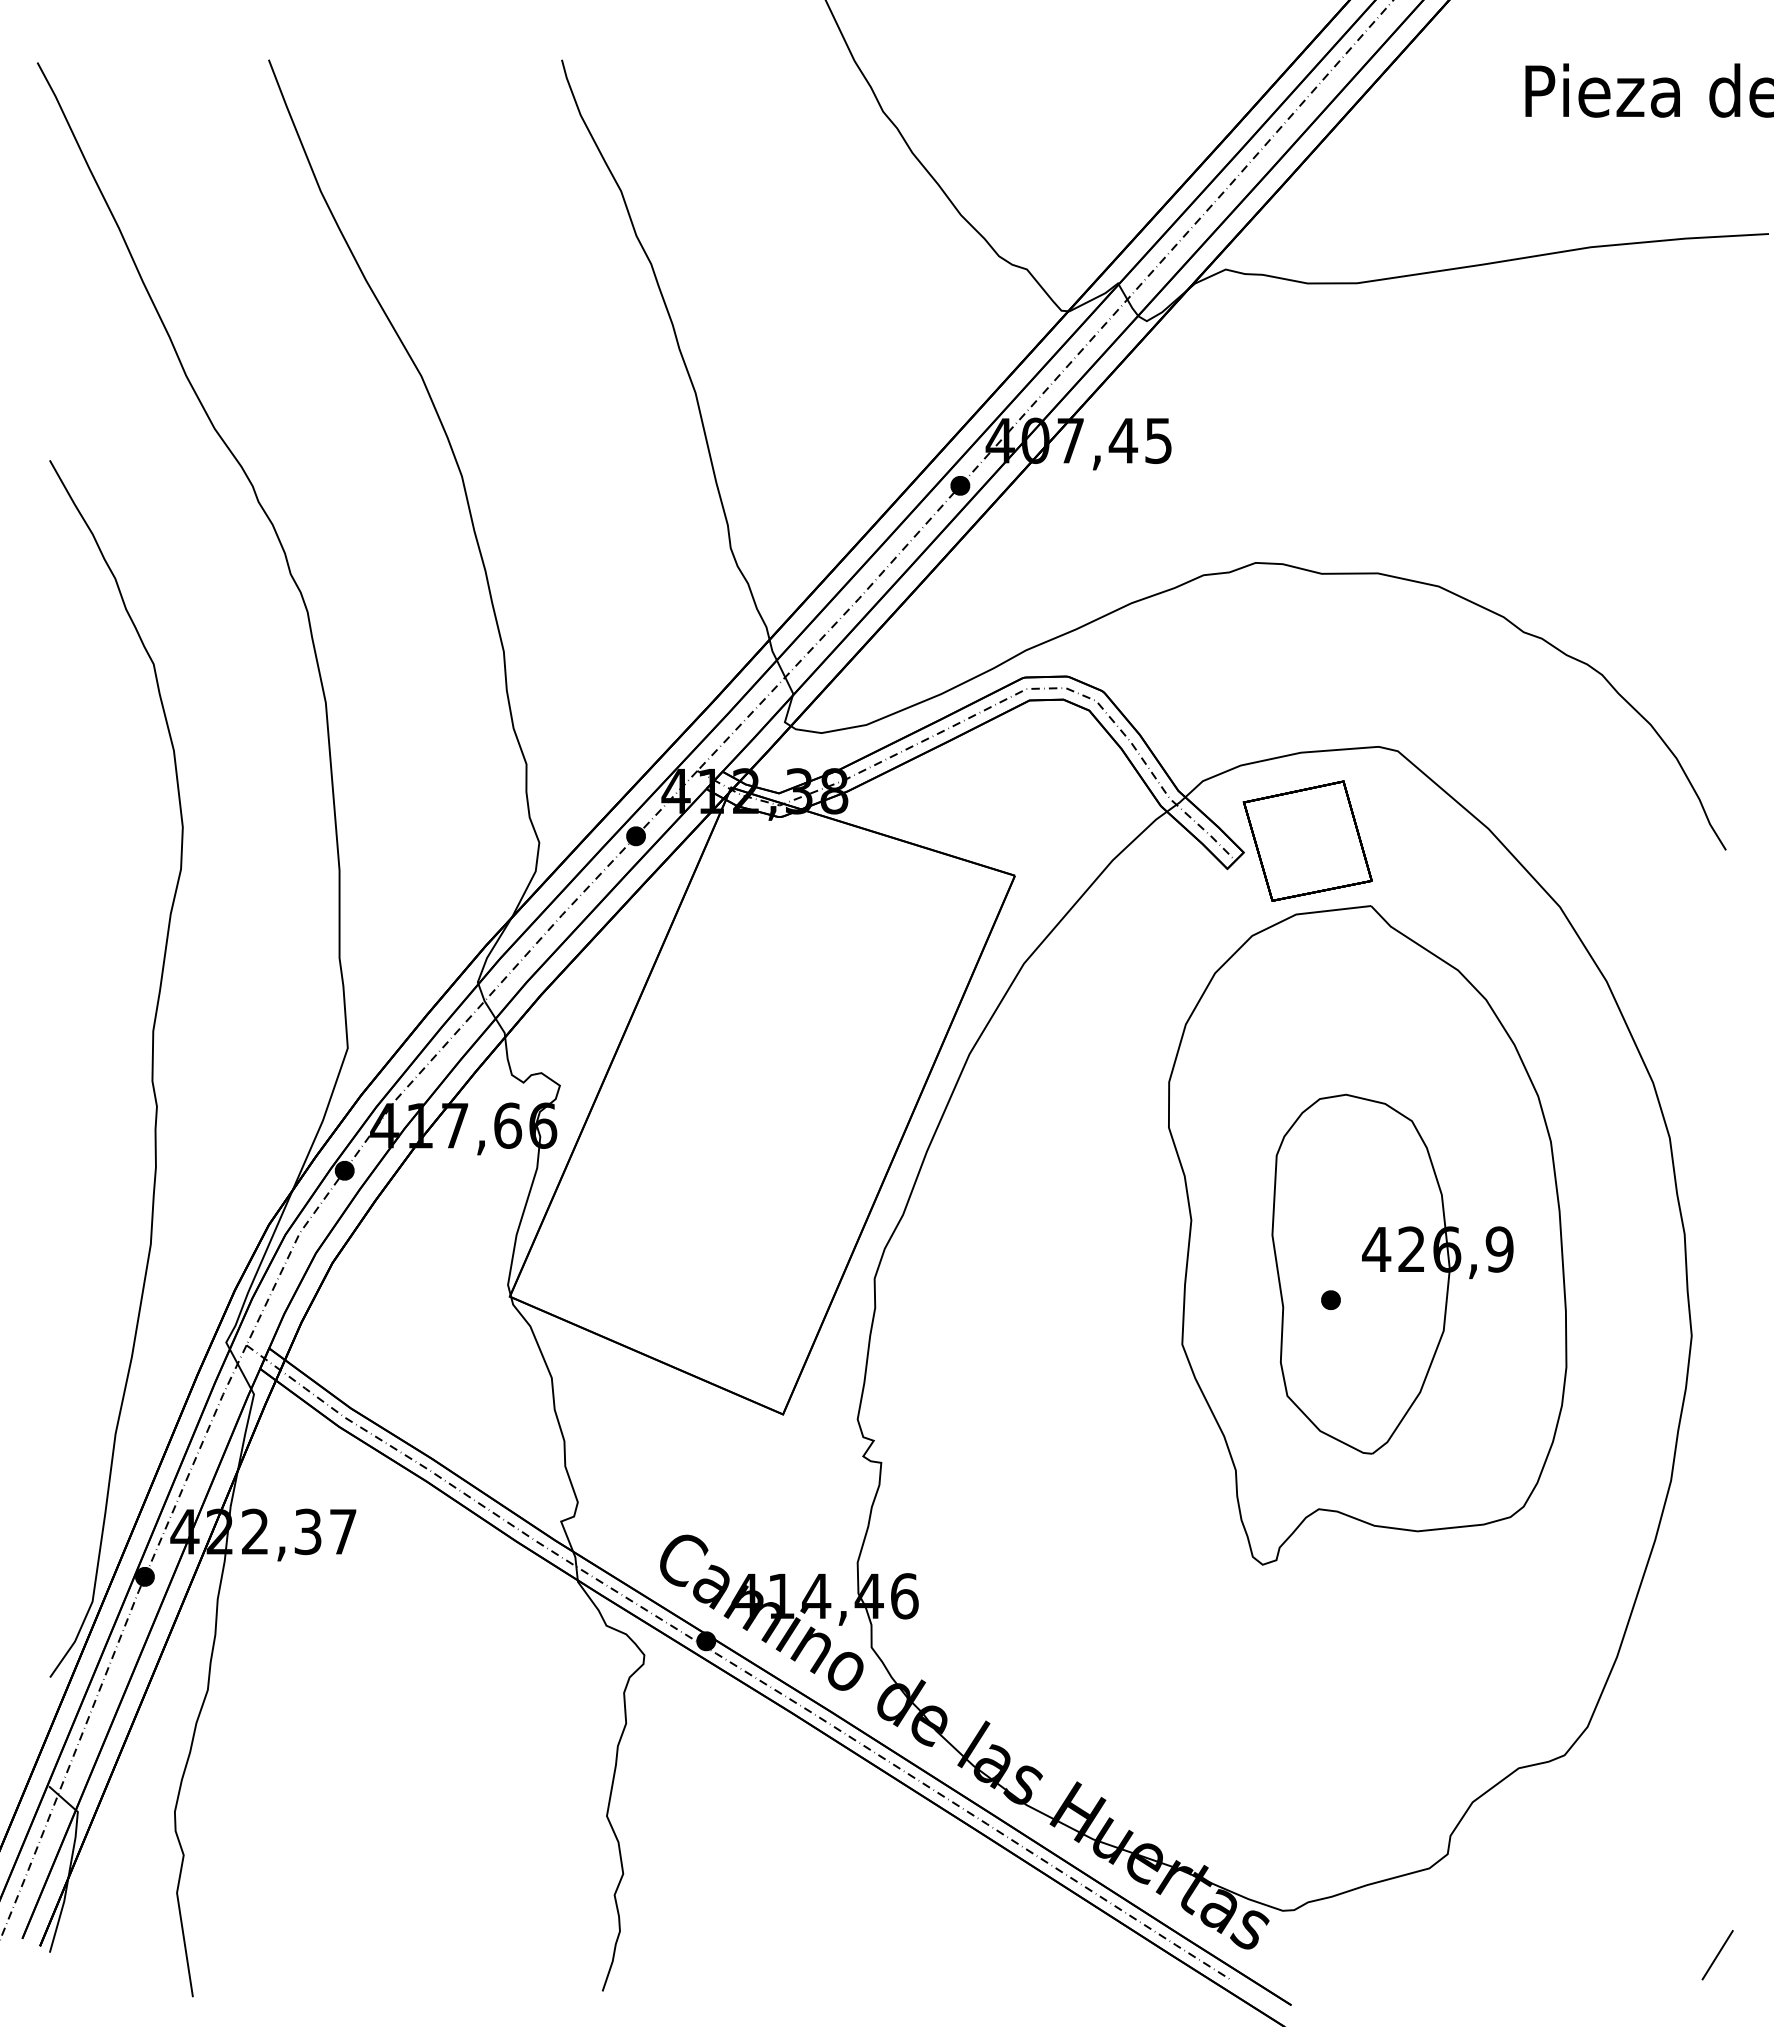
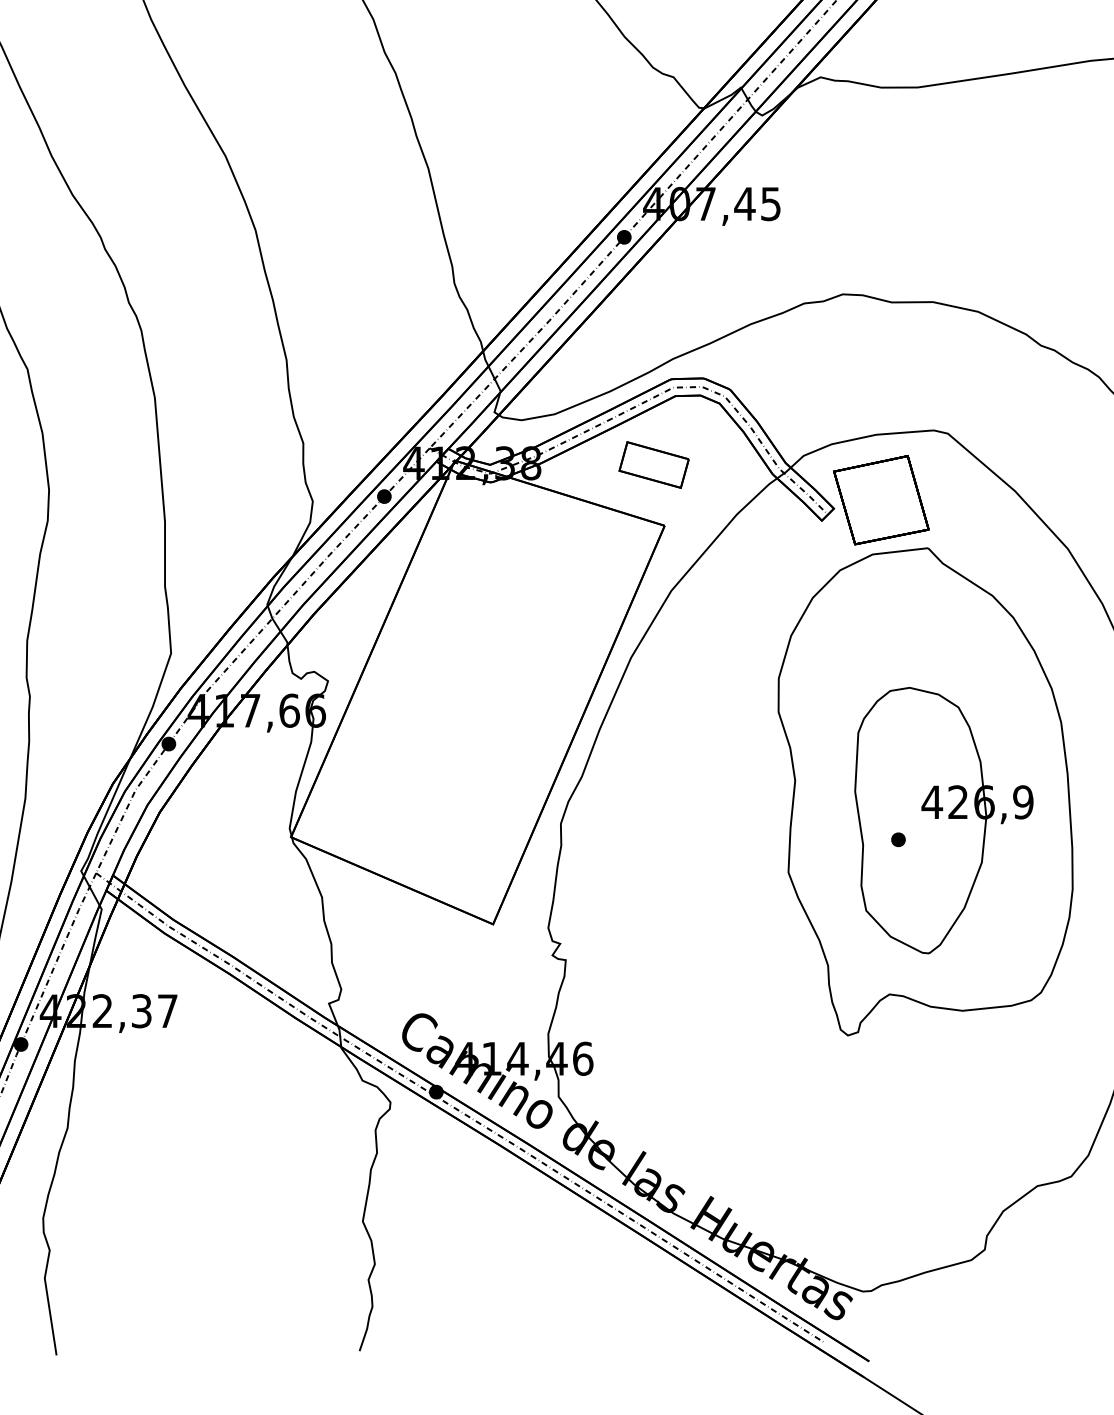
part: (1000, 793) -> (654, 464), added

